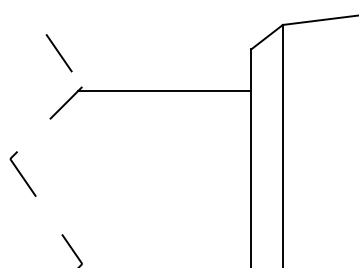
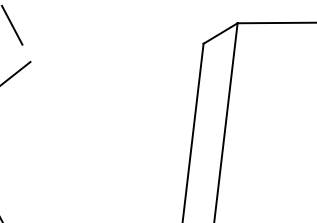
line: (164, 90) -> (112, 74), removed

